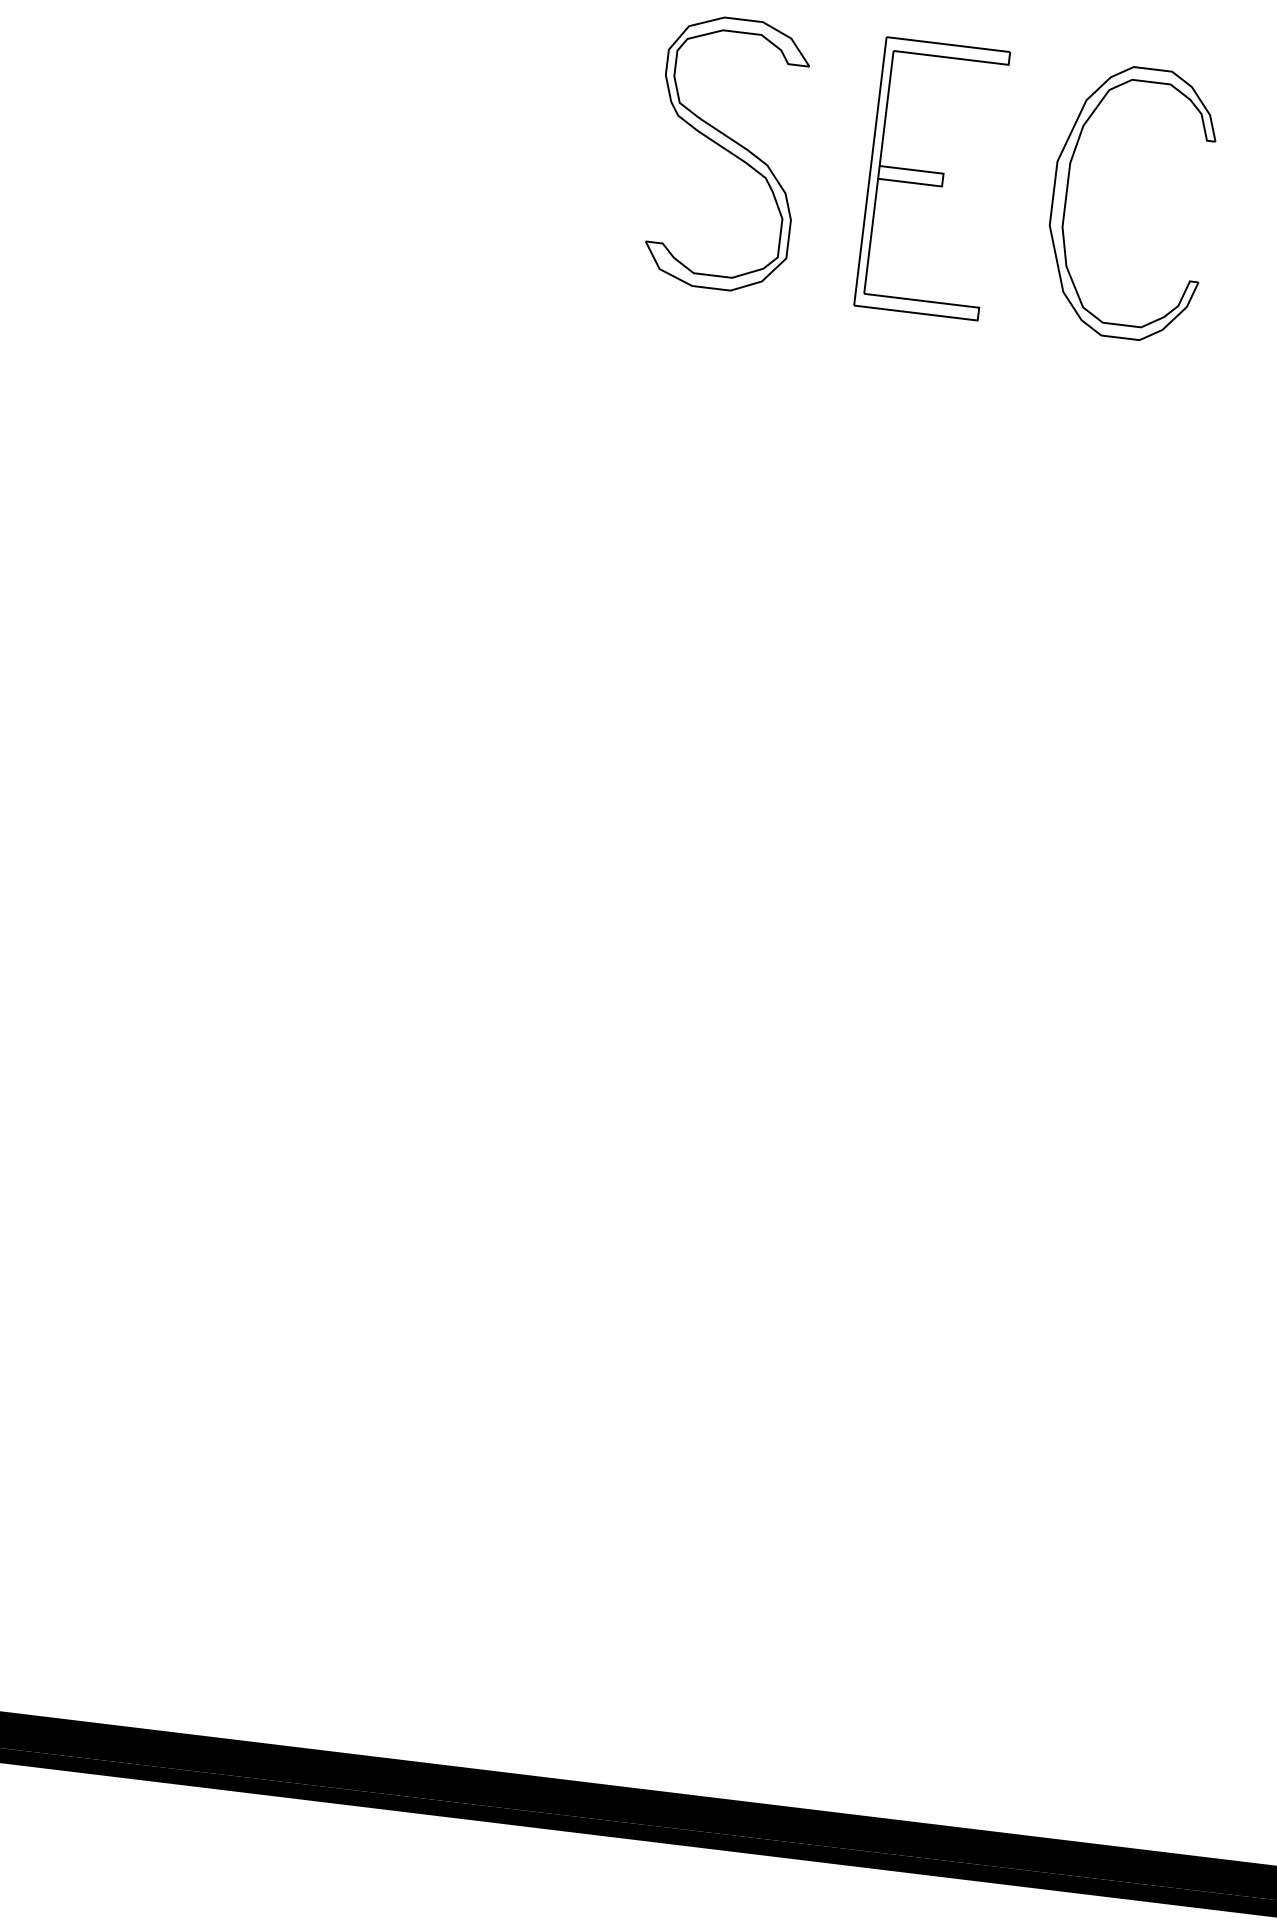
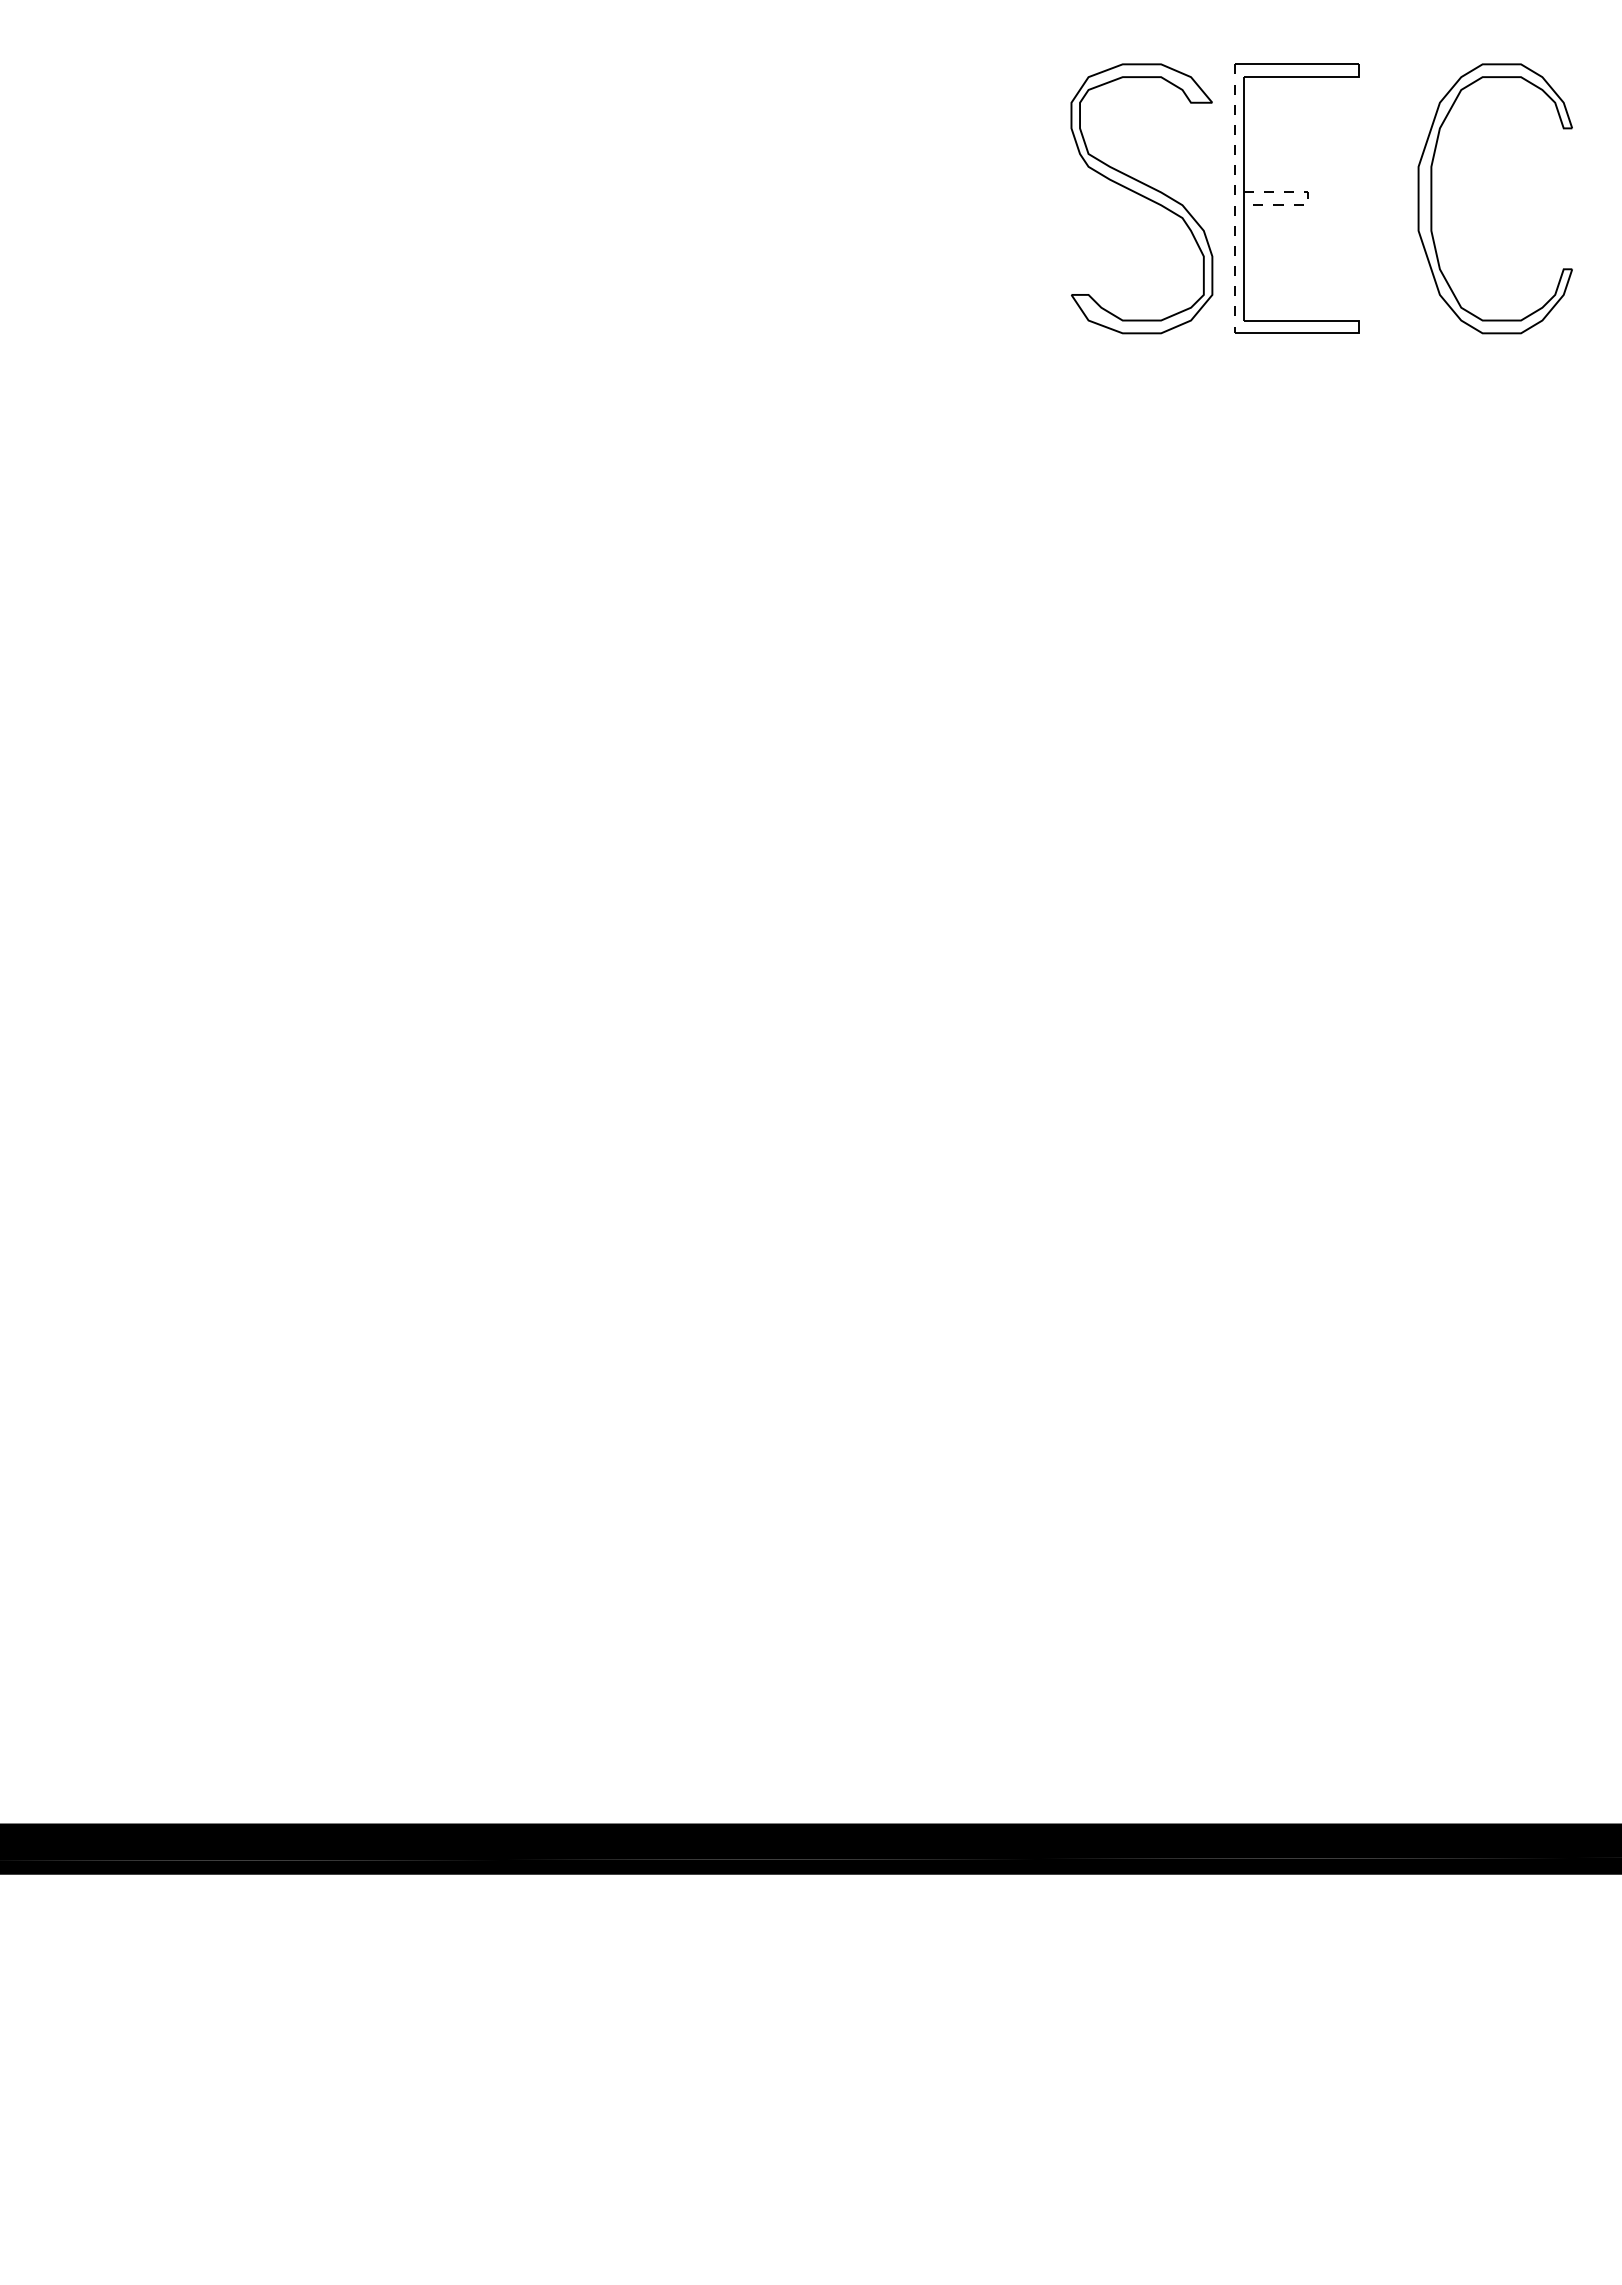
part: (727, 153) -> (1141, 198), moved
line: (869, 171) -> (1234, 199), solid -> dashed
line: (942, 180) -> (1307, 199), solid -> dashed

